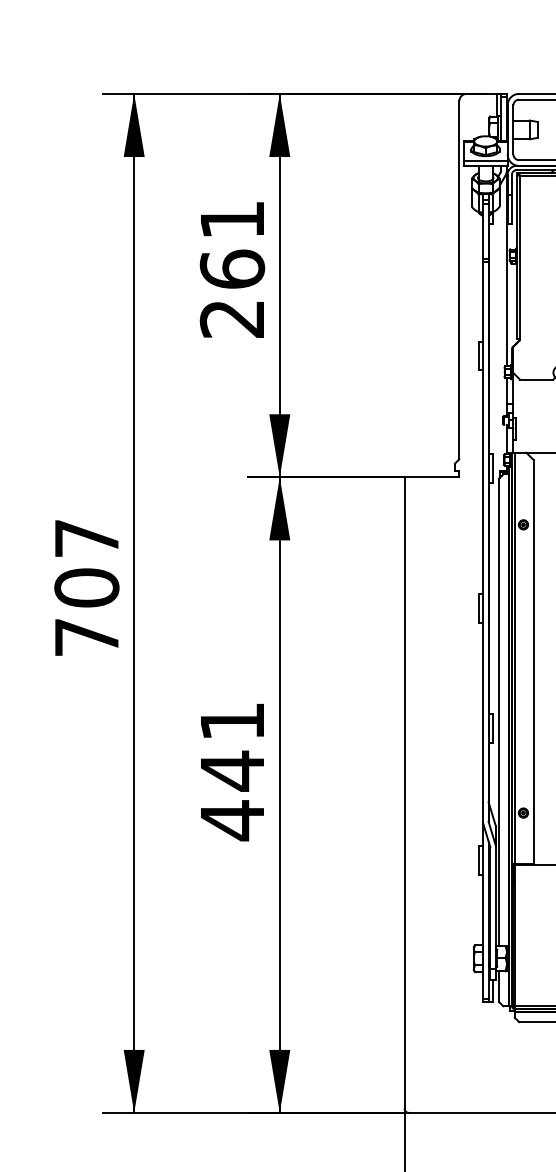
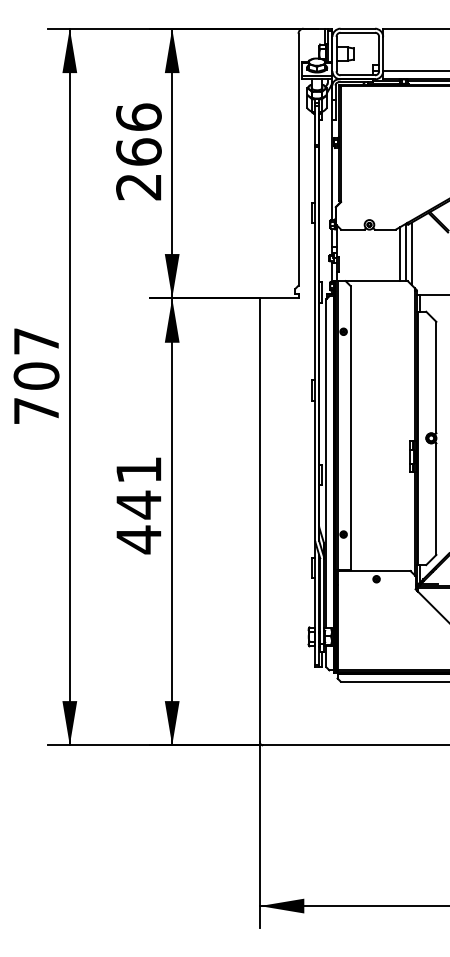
text: (231, 218) -> (138, 116), 261 -> 266

